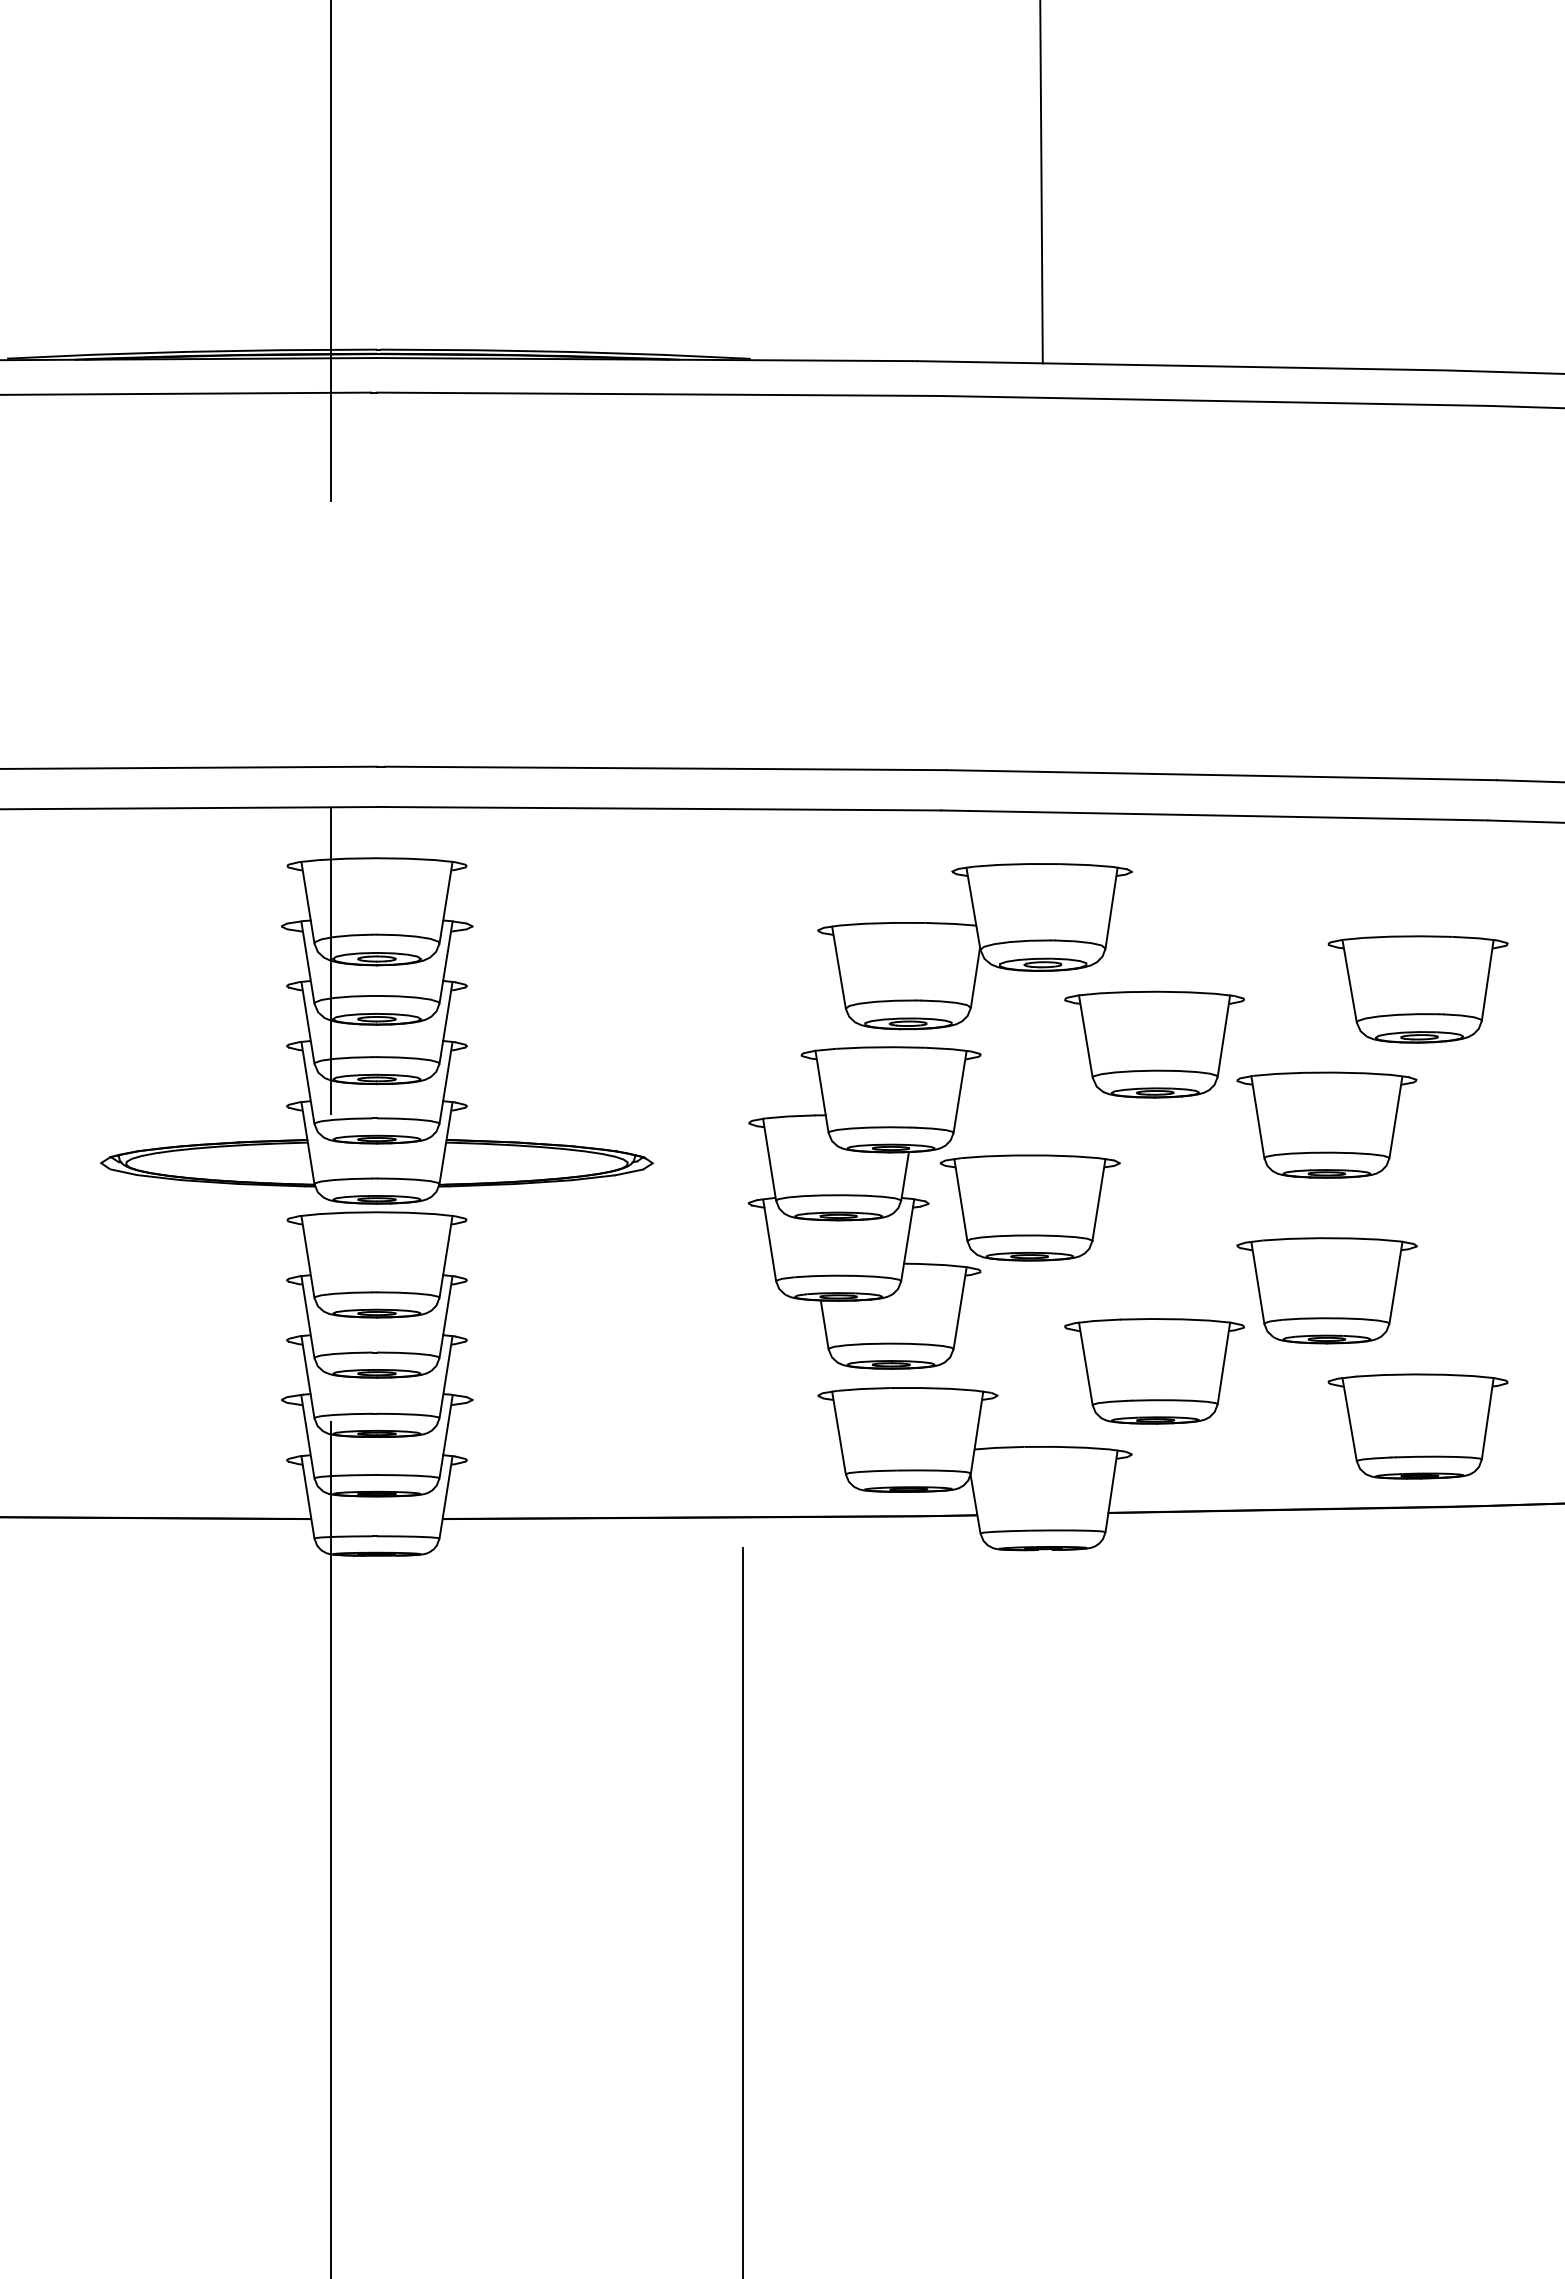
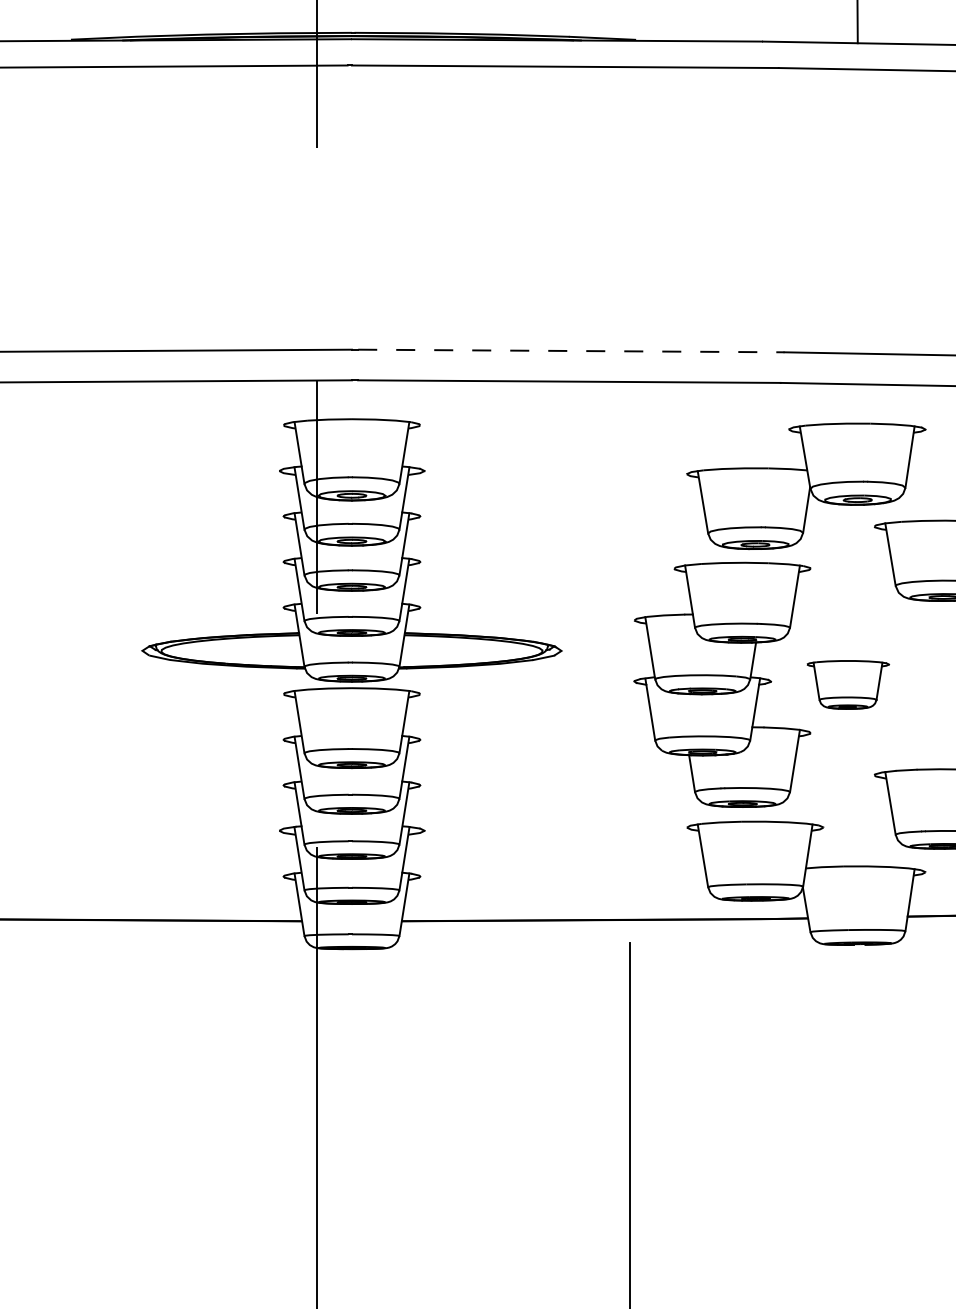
line: (665, 768) -> (571, 351), solid -> dashed
part: (1029, 1207) -> (847, 684), size x0.6

